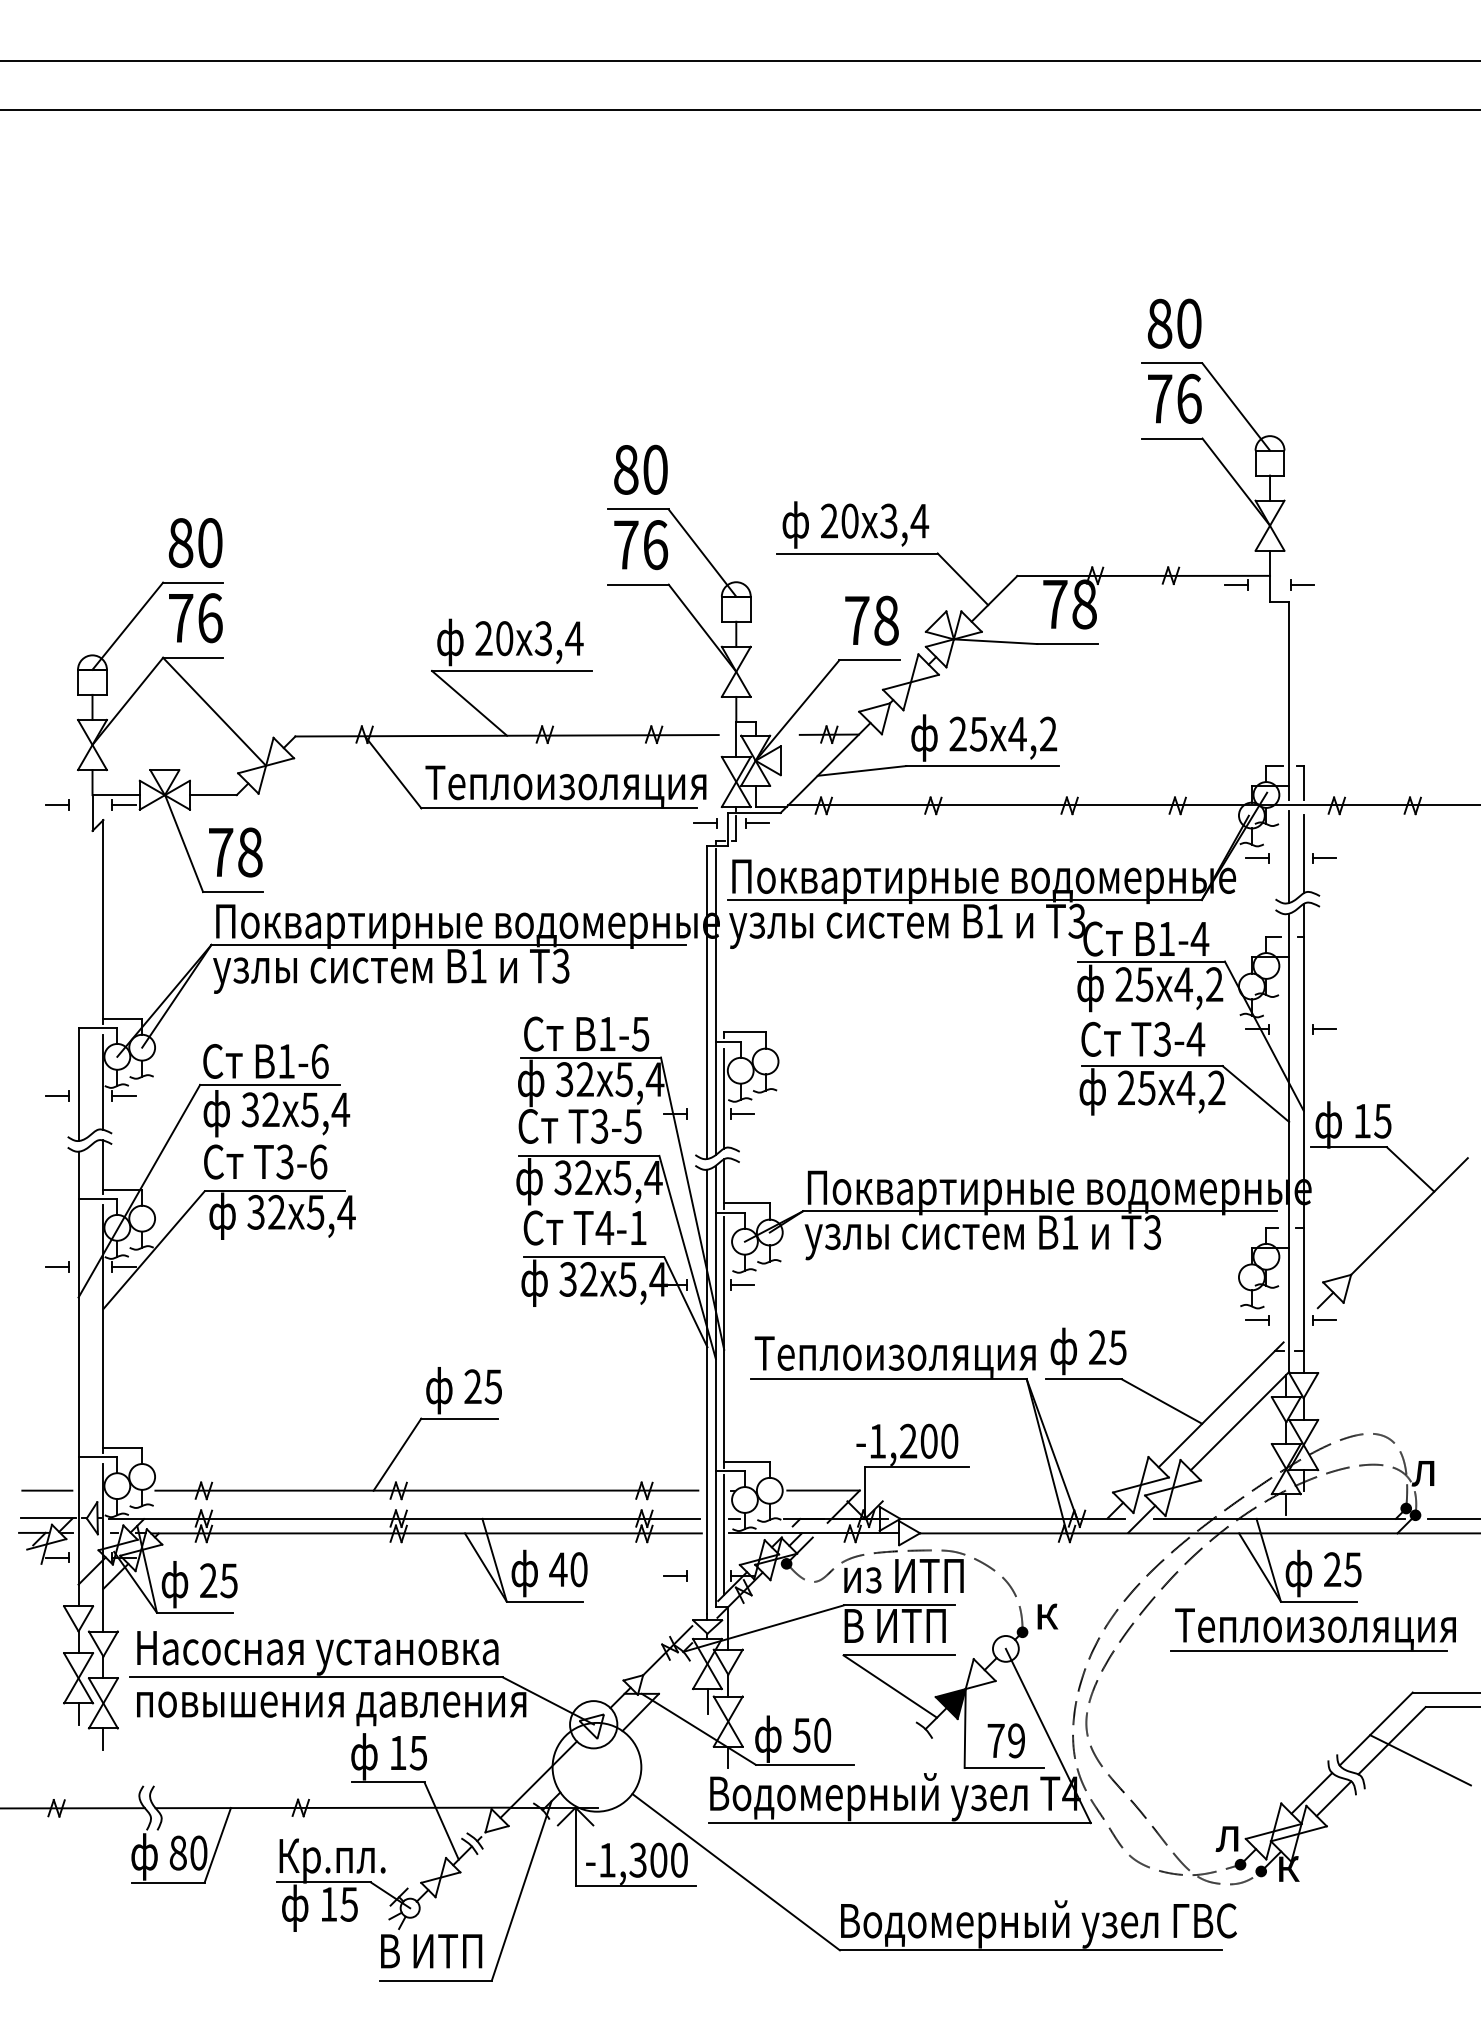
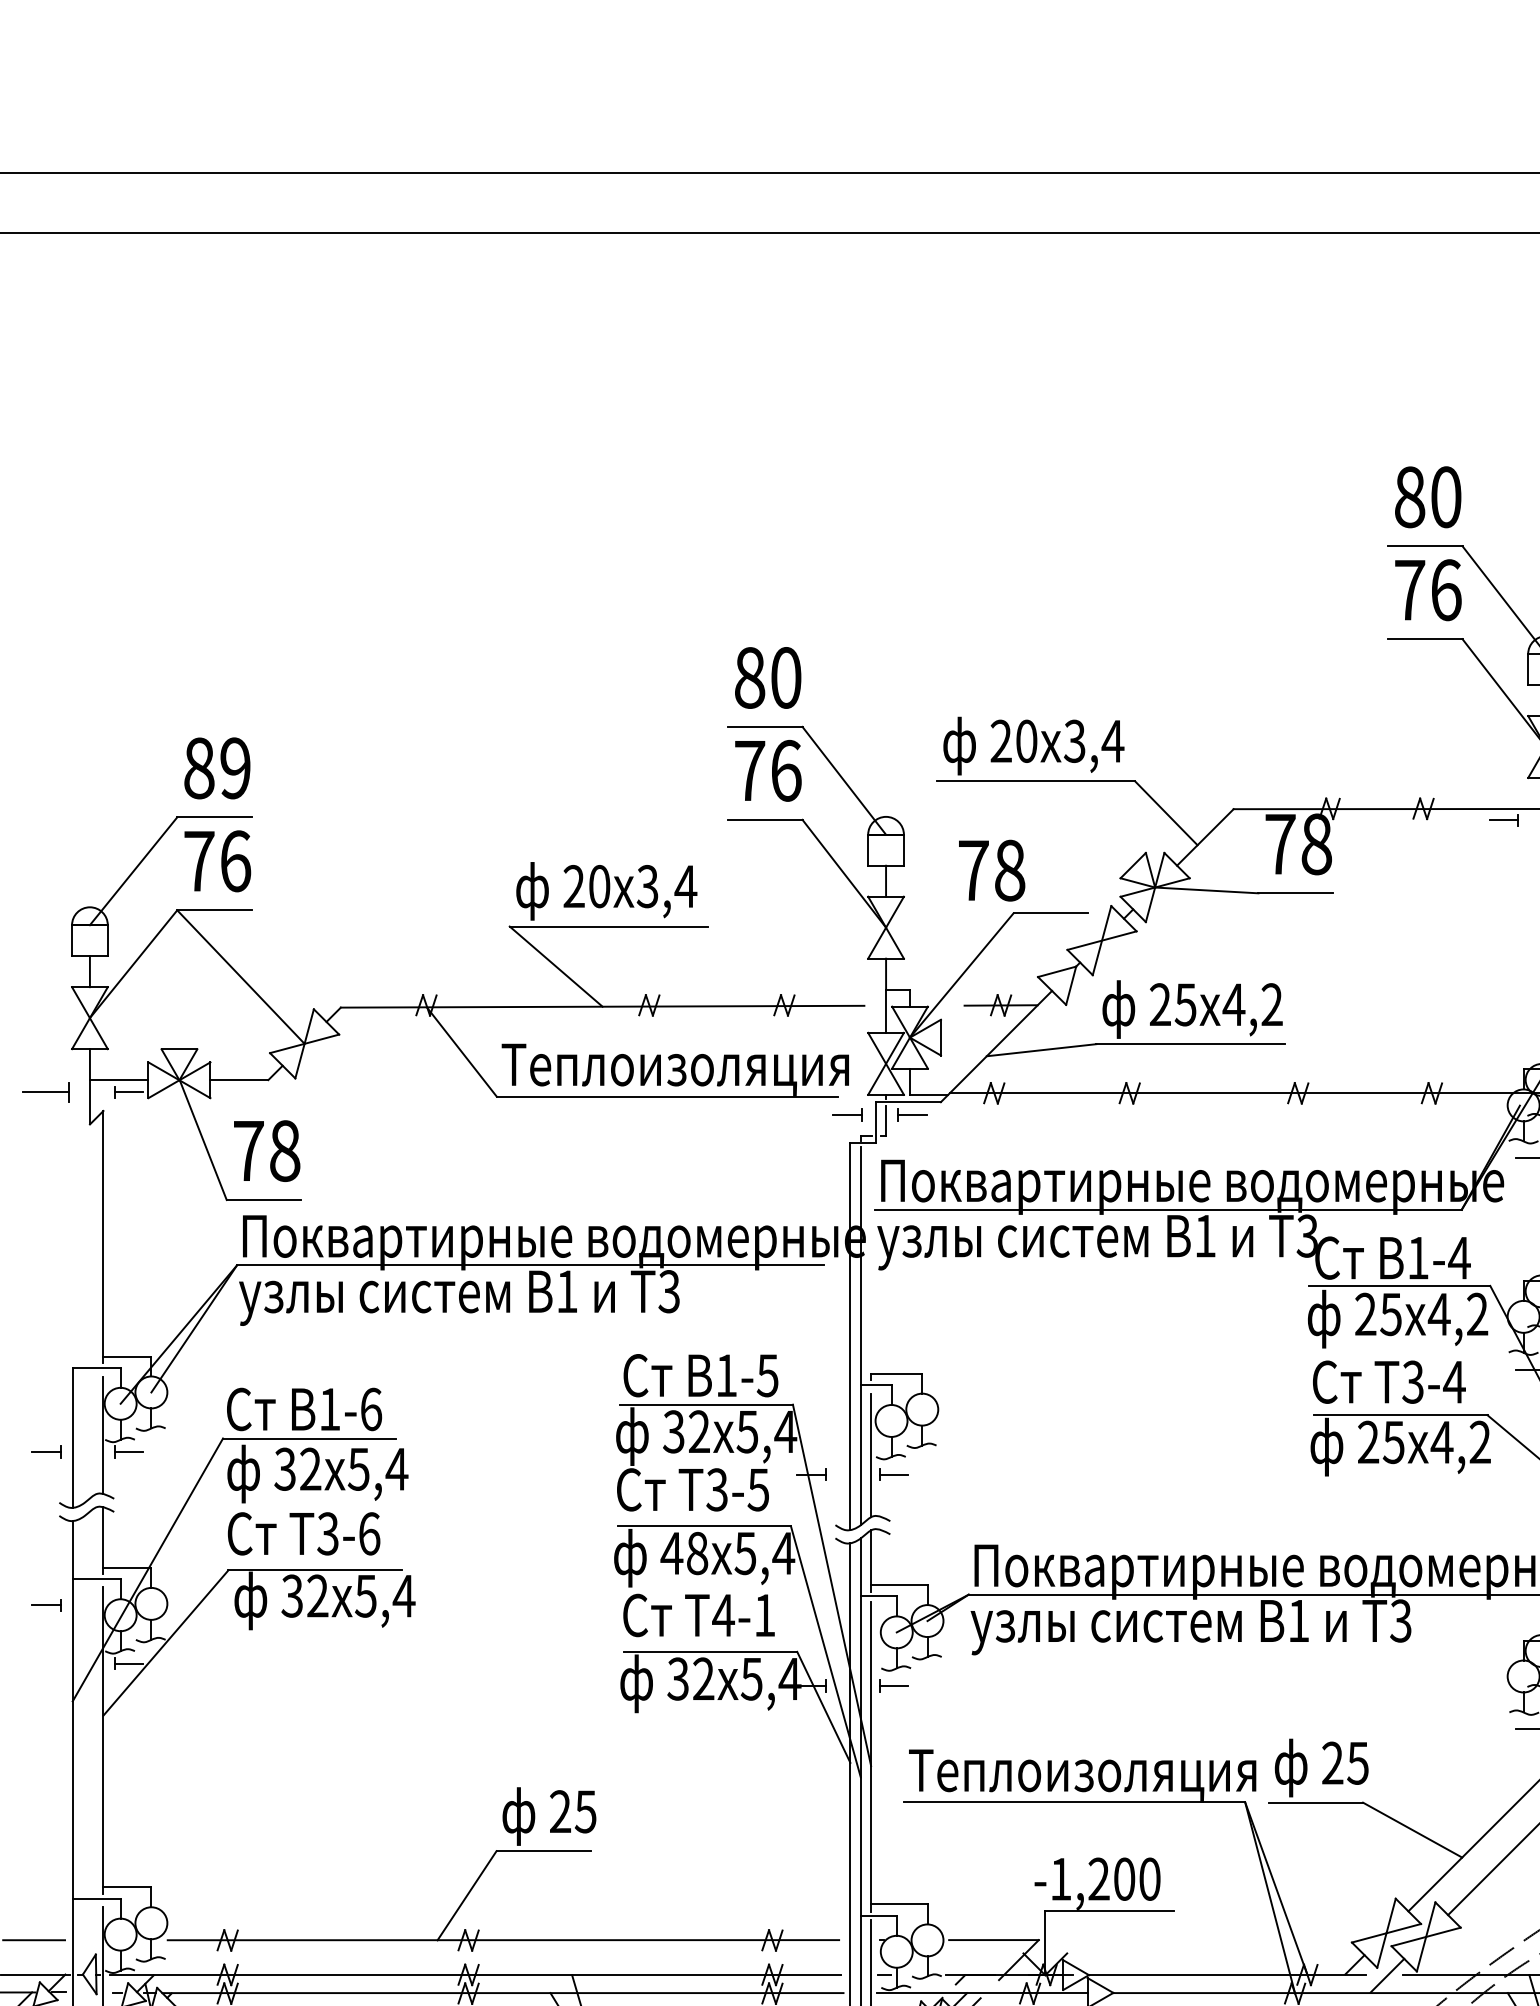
text: (210, 543) -> (235, 768), 80 -> 89
text: (871, 620) -> (991, 870), moved
part: (57, 804) -> (46, 1091), size x1.6
text: (572, 1177) -> (683, 1552), 32 -> 48
part: (57, 1266) -> (46, 1604), moved

